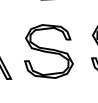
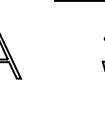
part: (48, 51) -> (59, 52), removed

